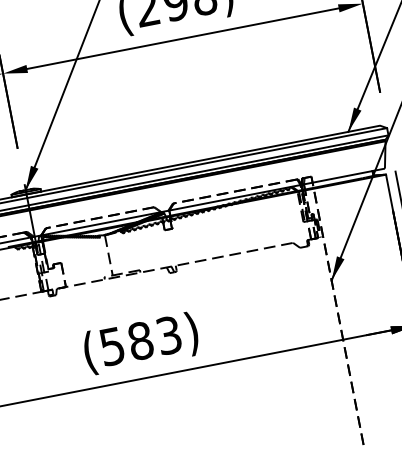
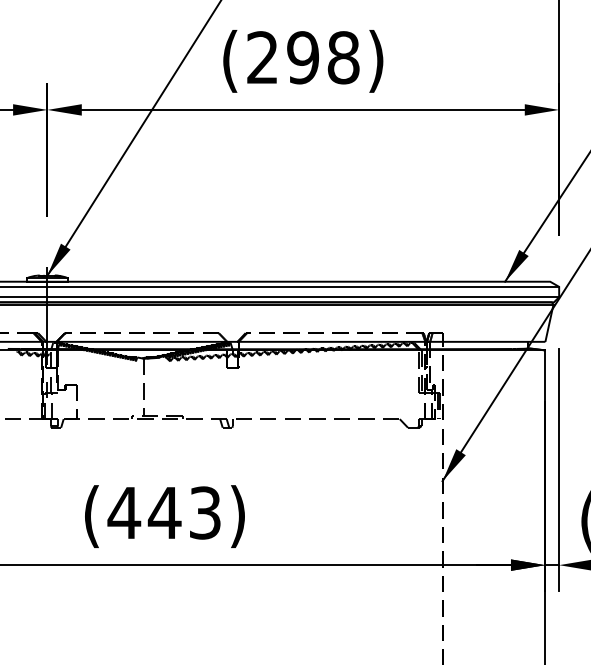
text: (126, 343) -> (144, 512), (583) -> (443)

